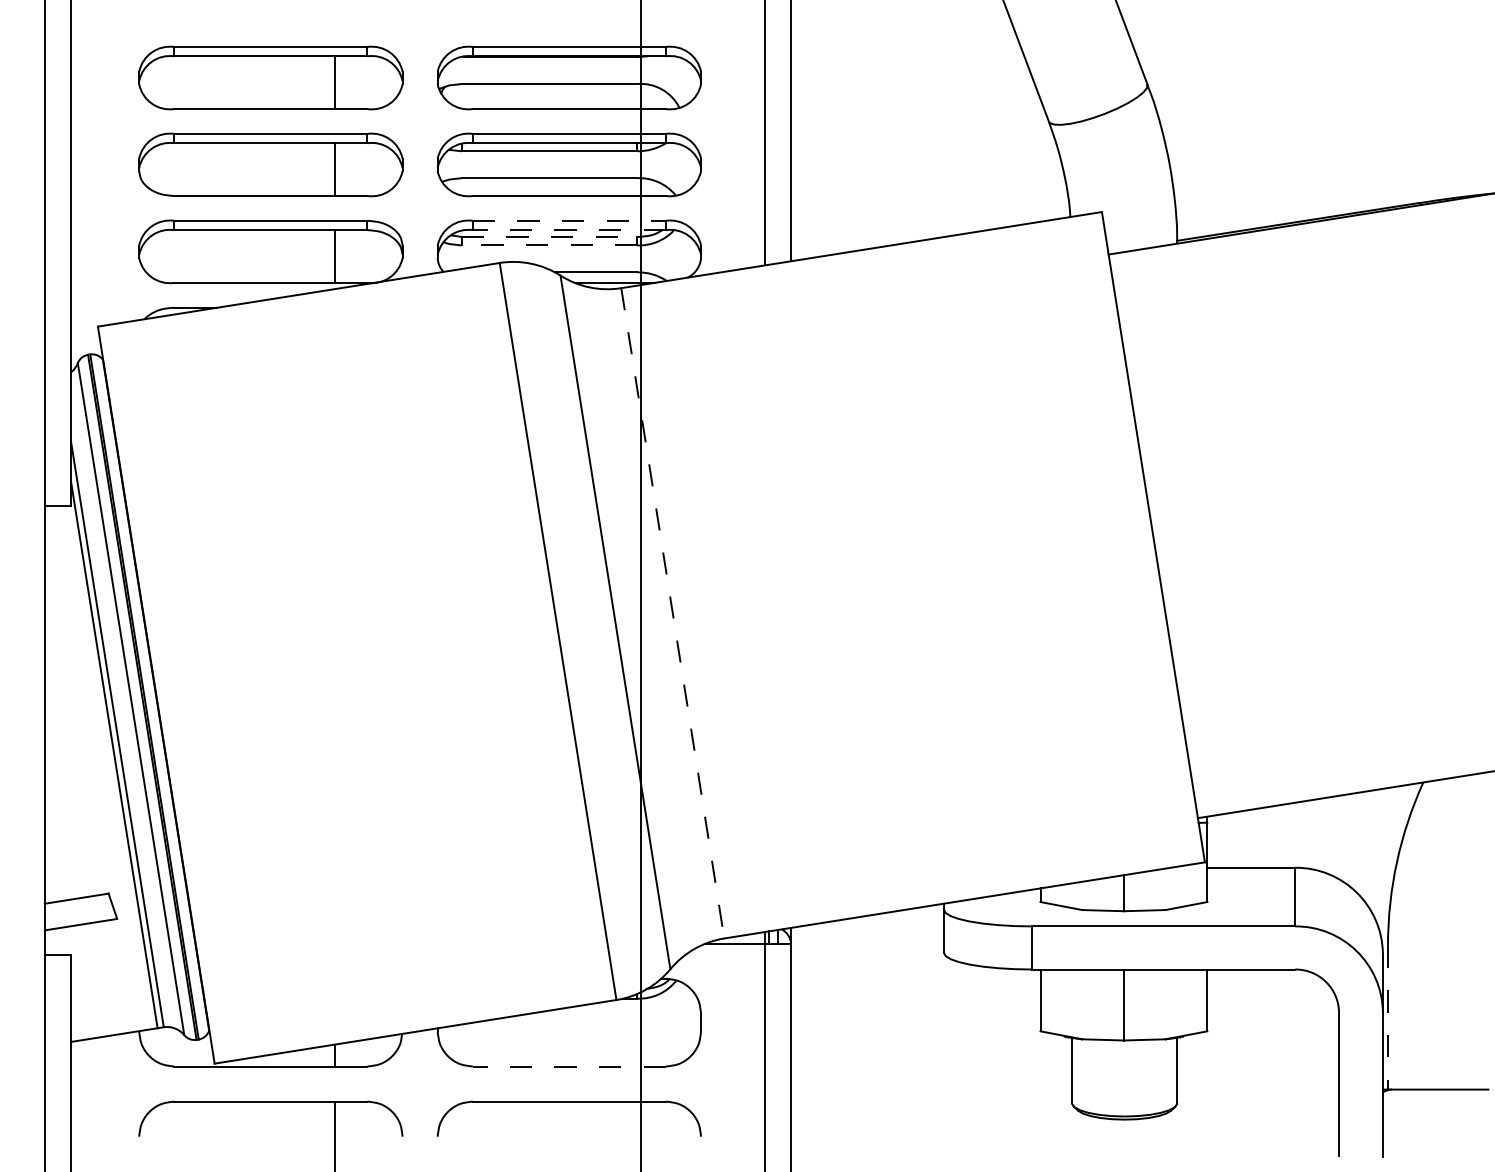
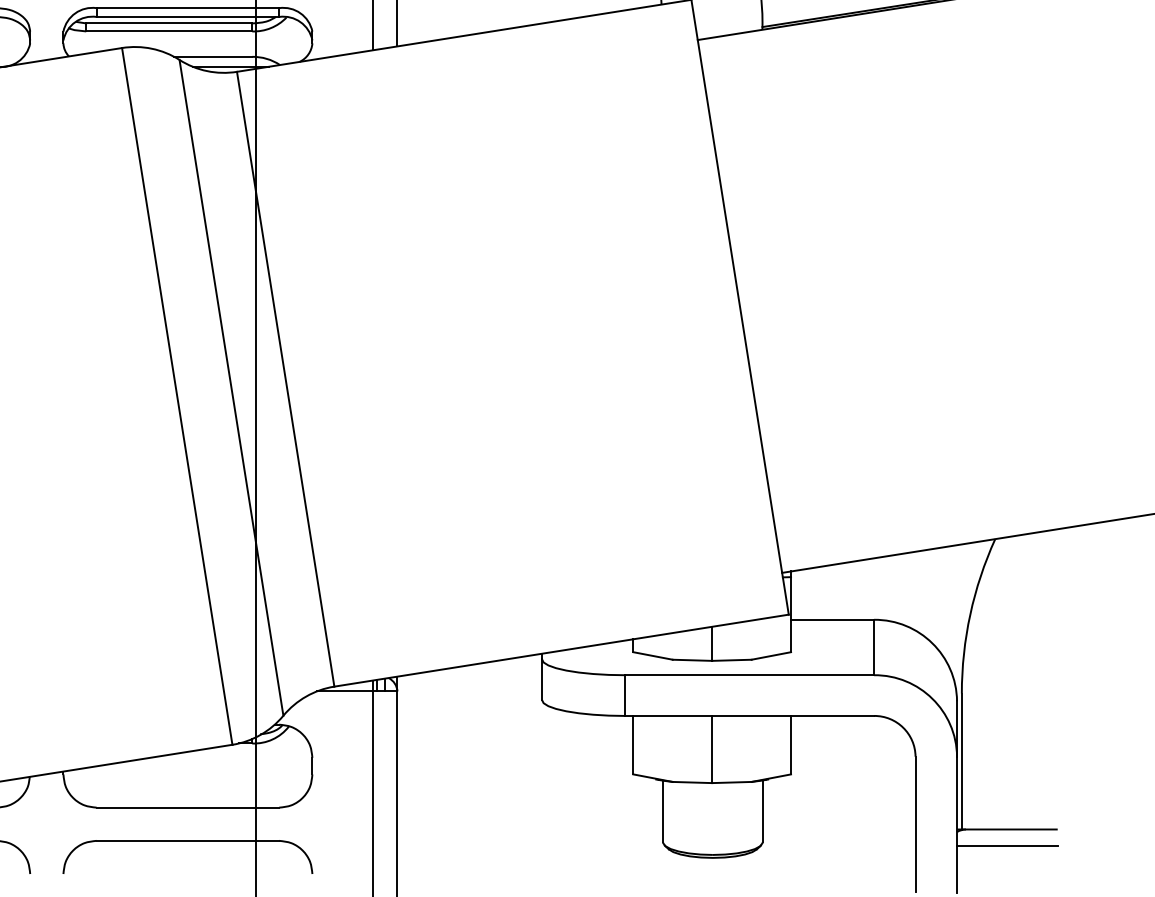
line: (569, 220) -> (188, 7), dashed -> solid
line: (569, 230) -> (188, 17), dashed -> solid
line: (549, 236) -> (169, 22), dashed -> solid
line: (549, 245) -> (169, 31), dashed -> solid
line: (672, 613) -> (285, 379), dashed -> solid
line: (1388, 1018) -> (962, 762), dashed -> solid
line: (569, 1066) -> (188, 807), dashed -> solid
line: (1435, 1106) -> (1006, 845), added

